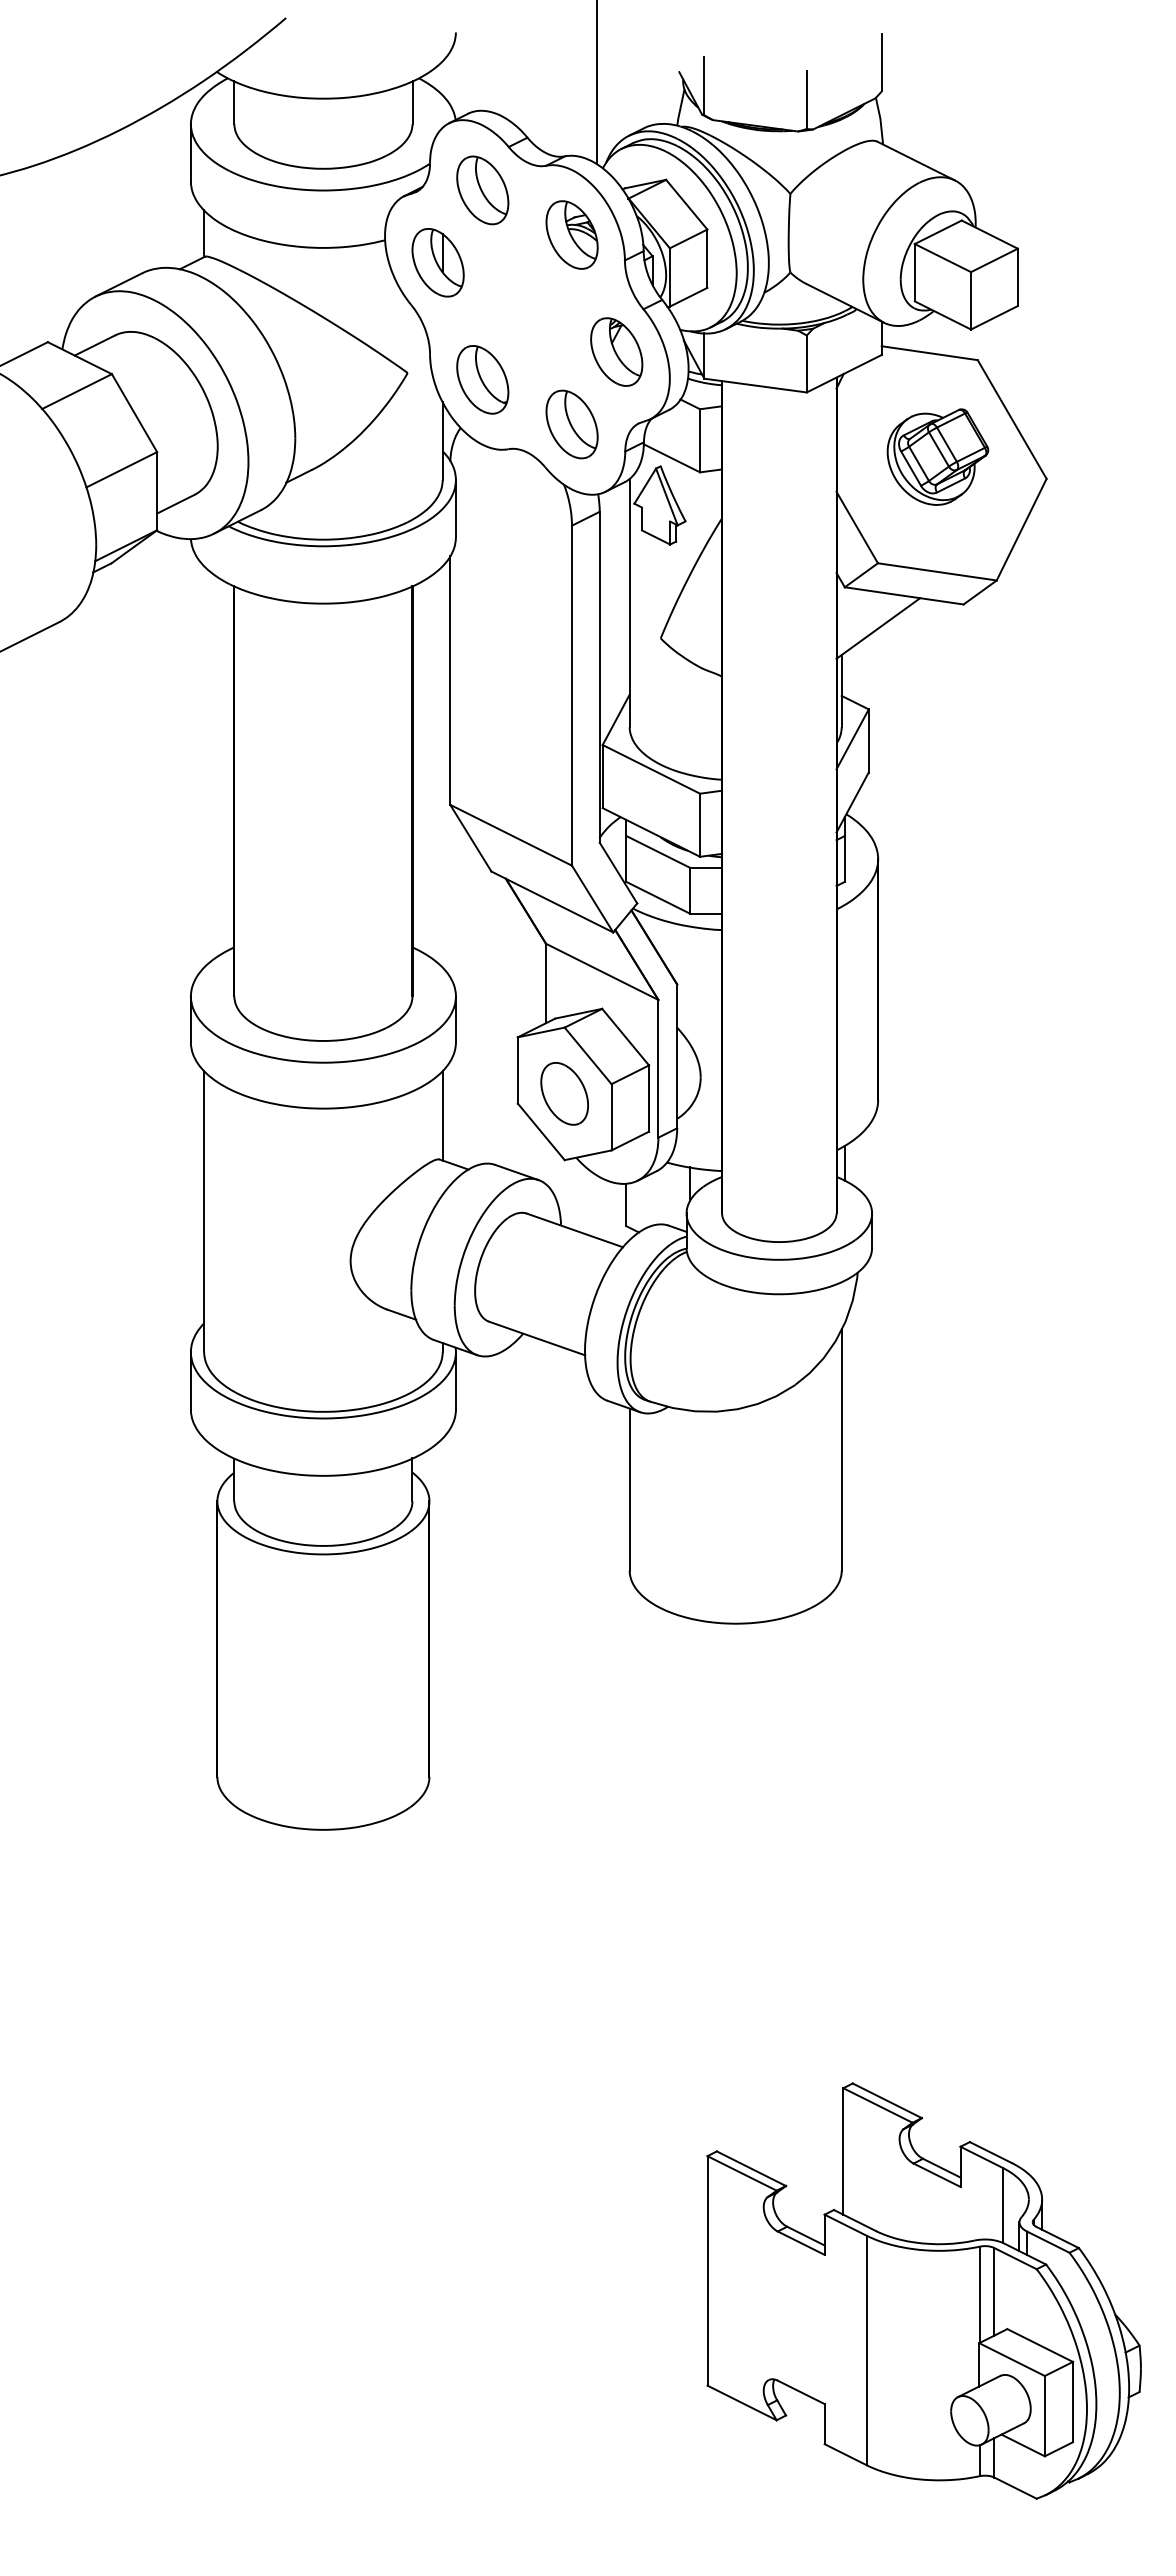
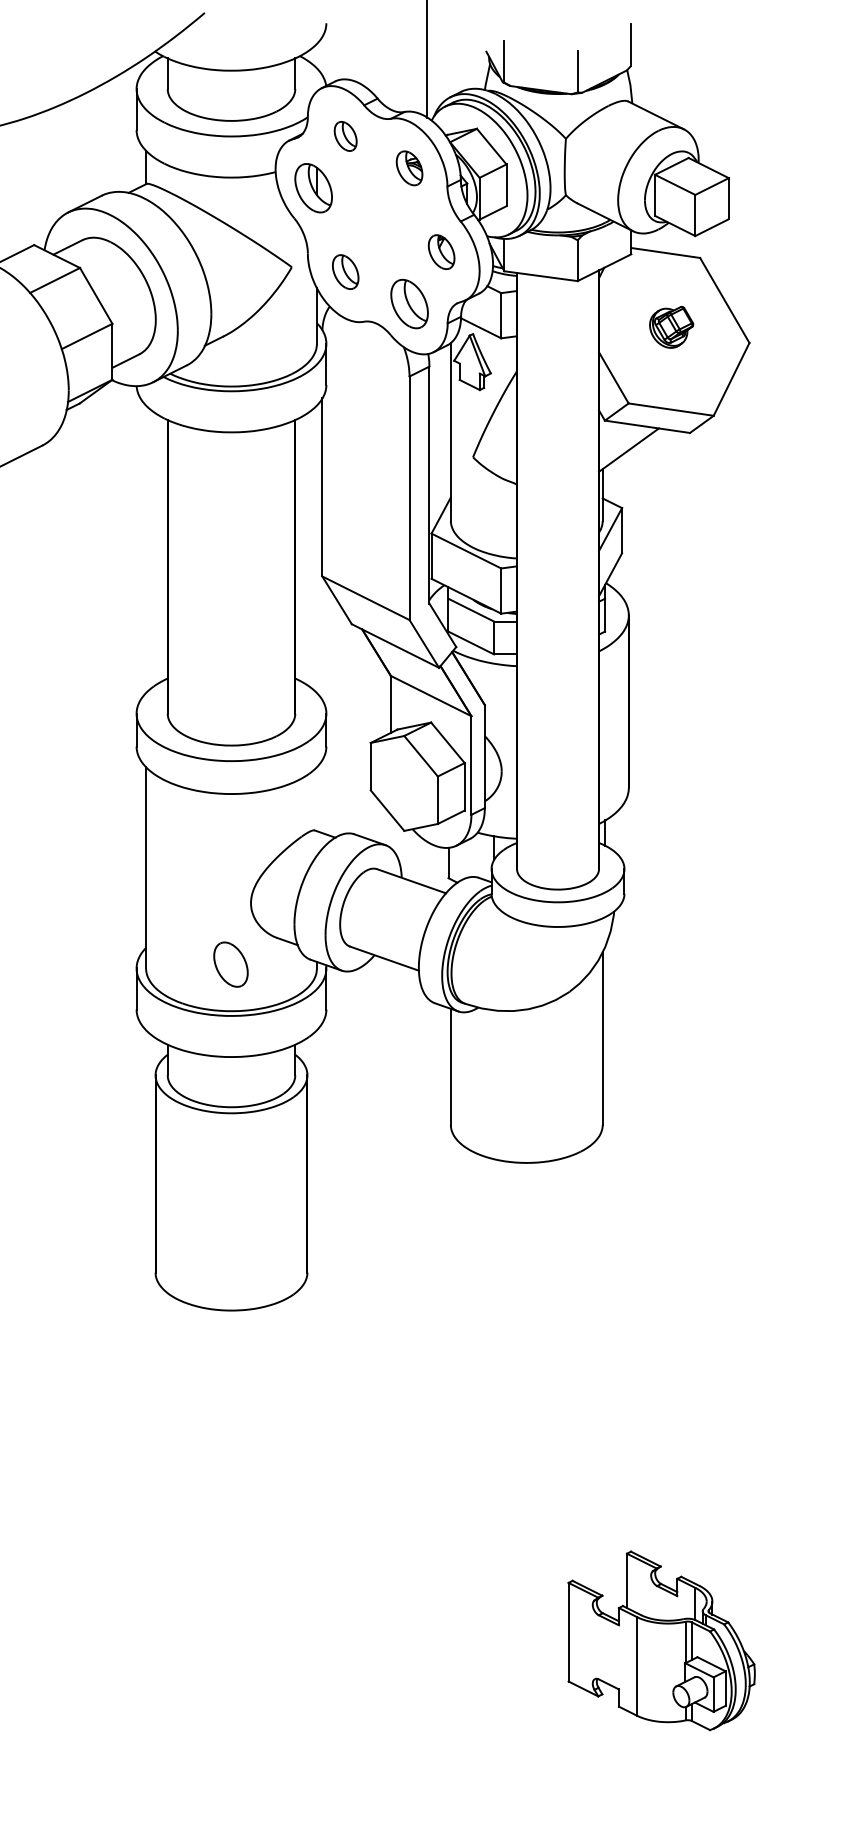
part: (482, 190) -> (345, 136), size x0.6
part: (571, 234) -> (409, 167), size x0.7
part: (616, 351) -> (441, 251), size x0.7
part: (482, 379) -> (345, 271), size x0.7
part: (937, 456) -> (671, 326), size x0.6
part: (564, 1093) -> (230, 964), moved
line: (442, 1115) -> (316, 798), removed
part: (923, 2290) -> (661, 1640), size x0.6

